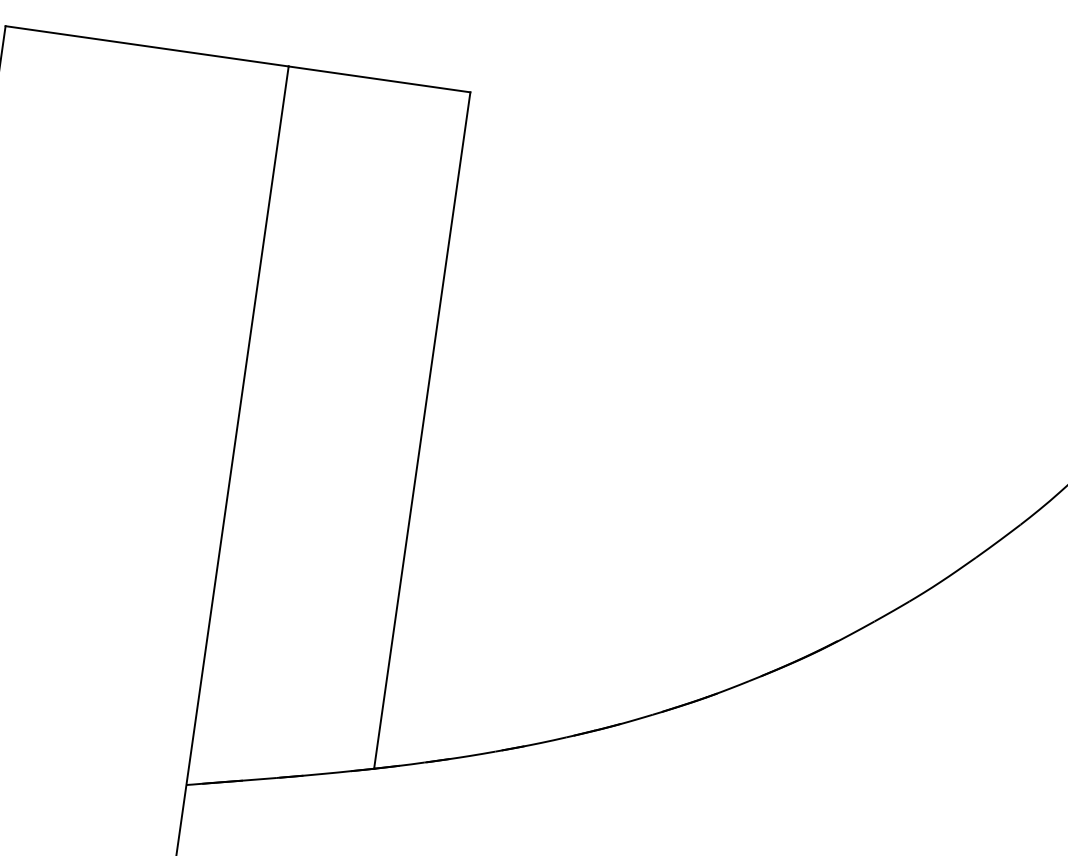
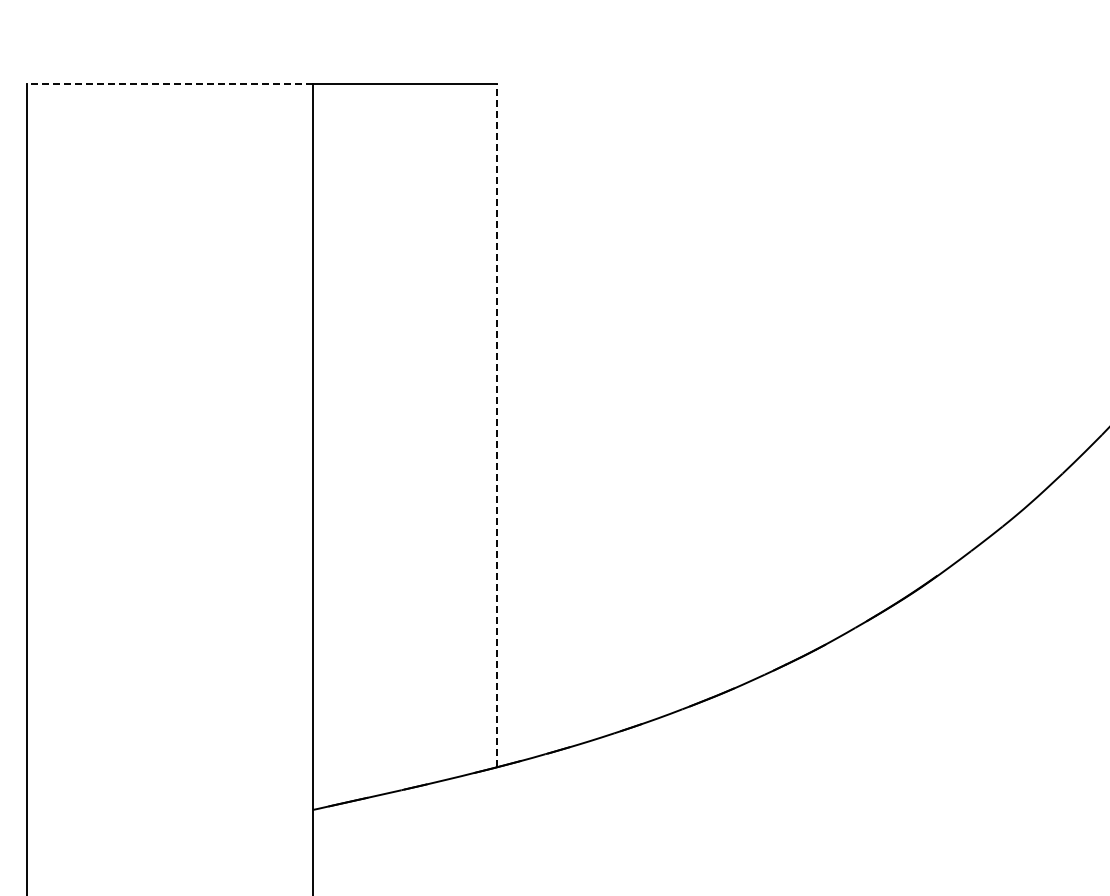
line: (147, 46) -> (170, 84), solid -> dashed
line: (422, 430) -> (496, 425), solid -> dashed

